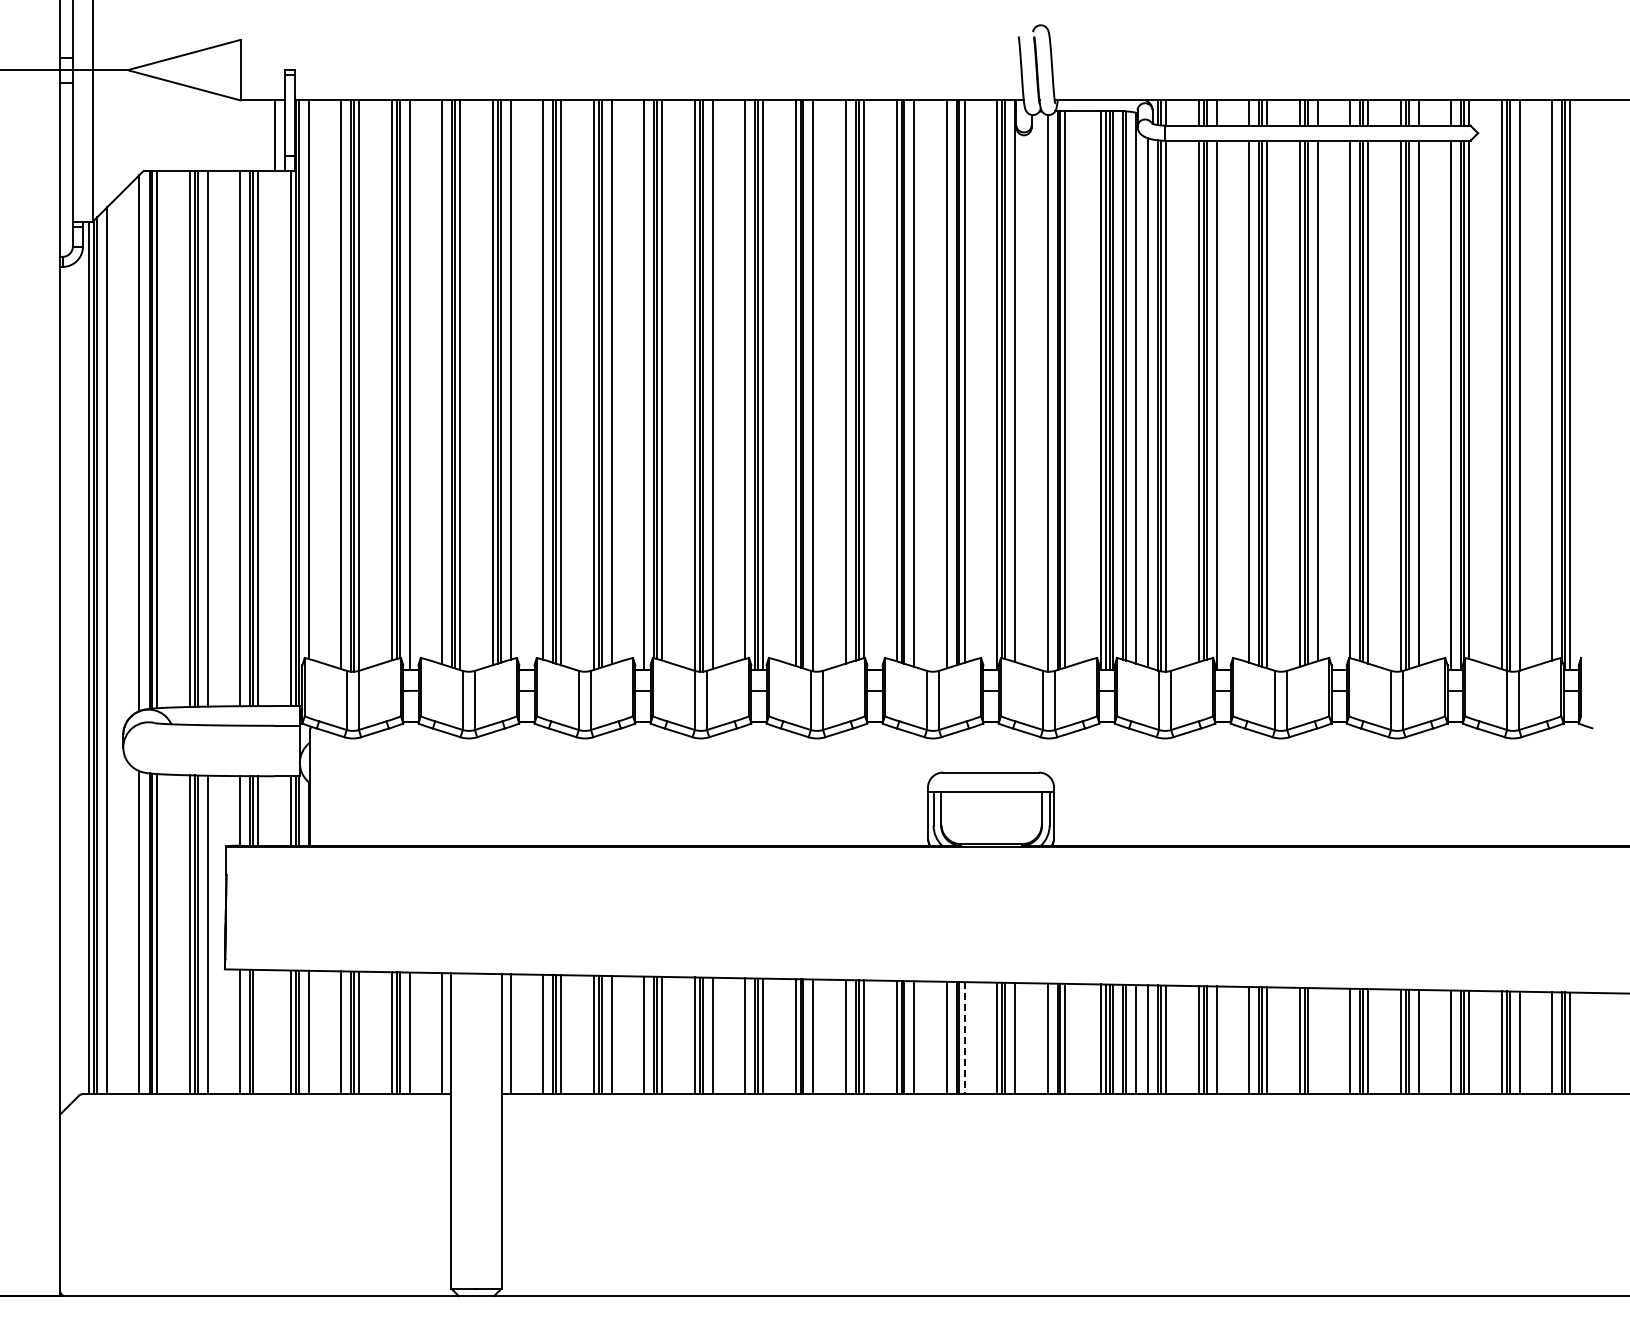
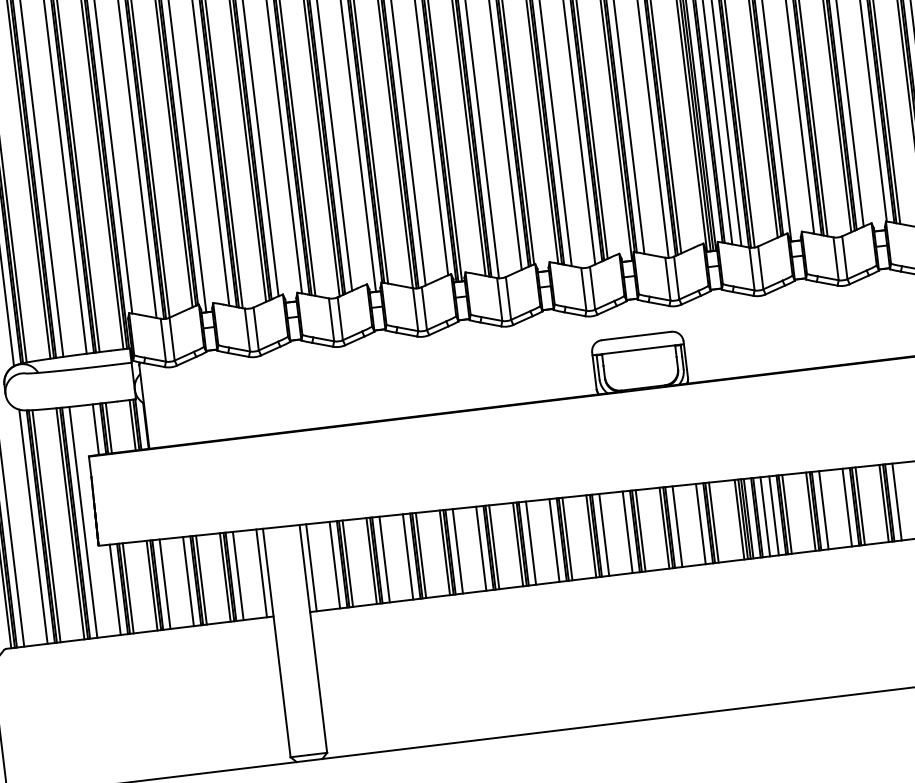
line: (258, 1031) -> (128, 587), added
line: (964, 1038) -> (640, 531), dashed -> solid
line: (1317, 1041) -> (896, 502), added

